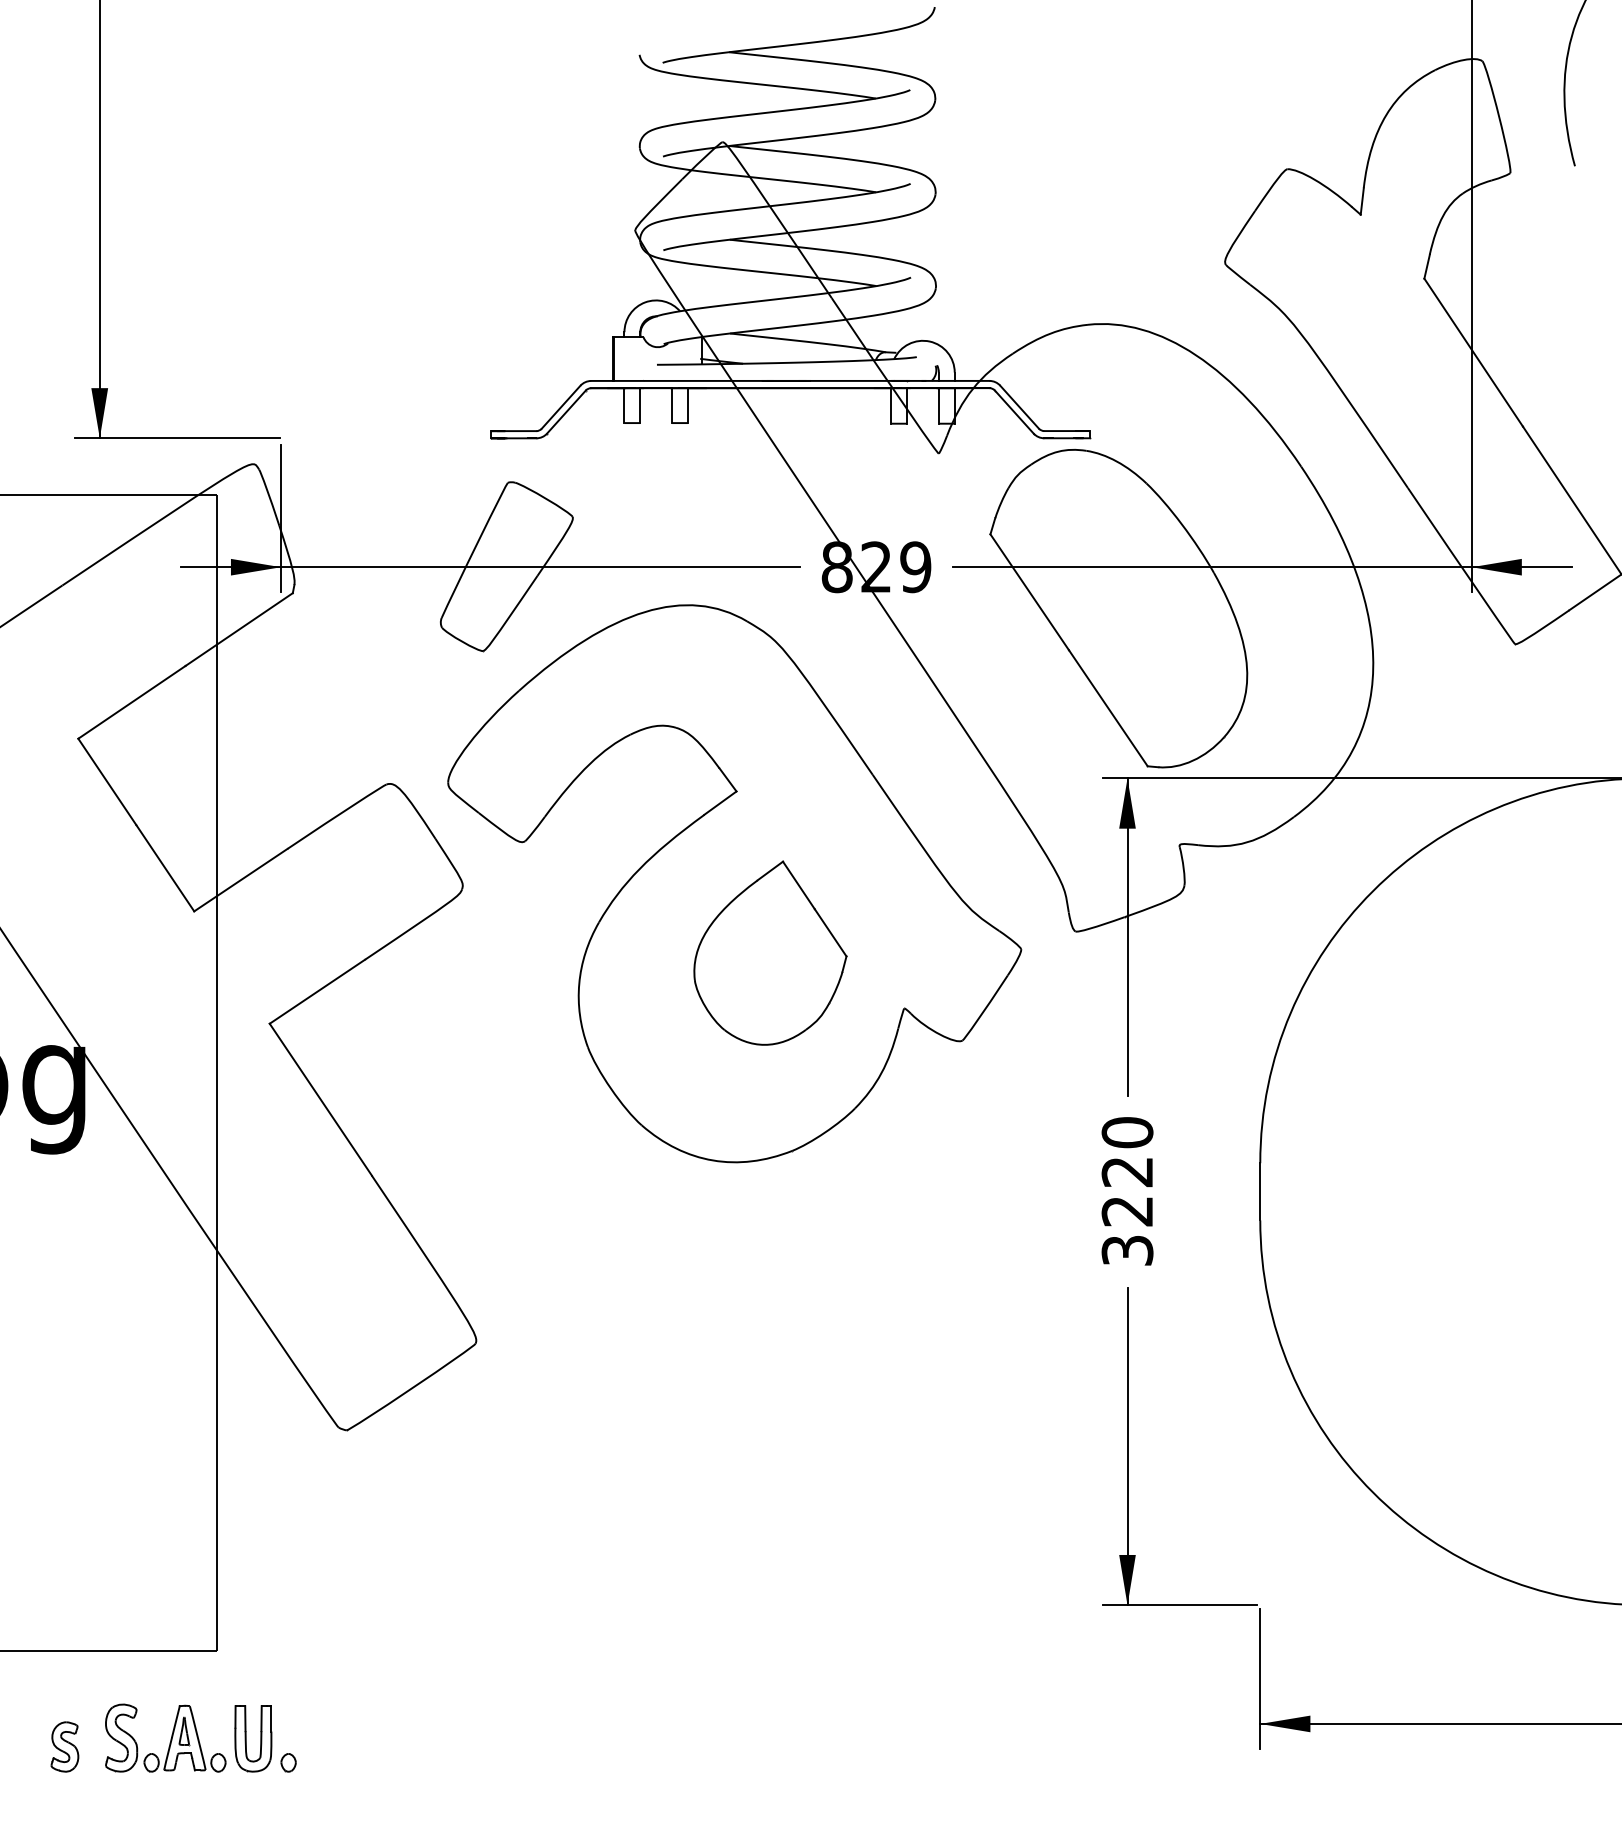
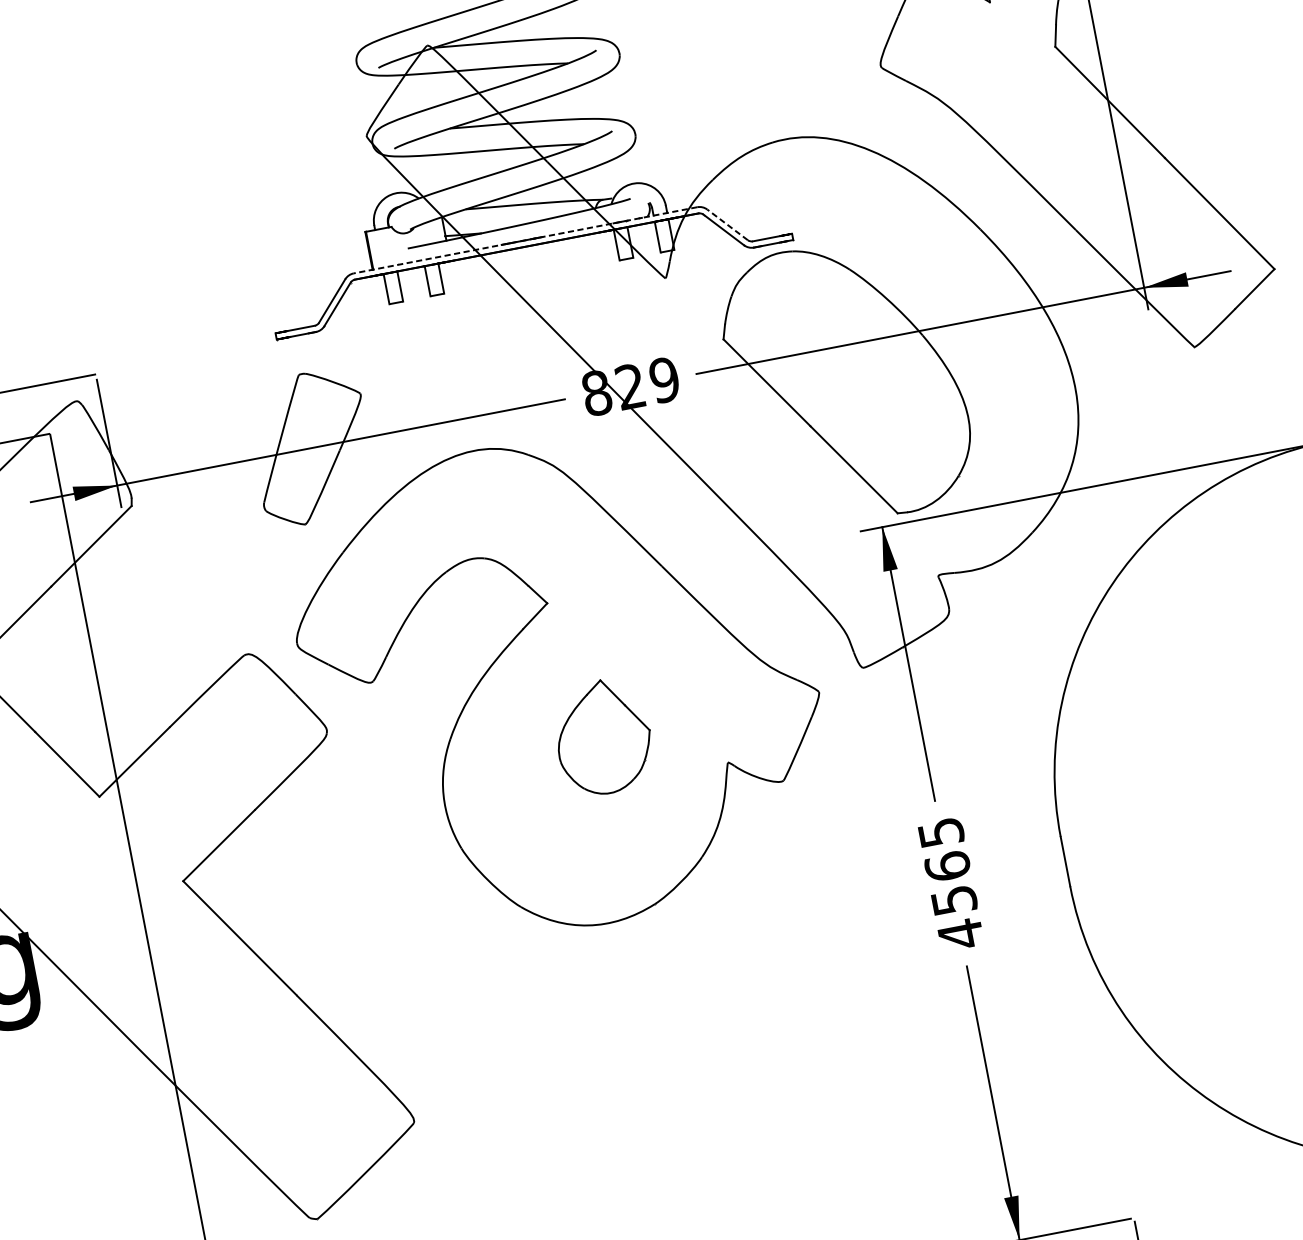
line: (789, 380) -> (524, 240), solid -> dashed
line: (1019, 407) -> (727, 225), solid -> dashed
part: (770, 952) -> (603, 736), size x0.7
text: (1127, 1192) -> (951, 884), 3220 -> 4565

